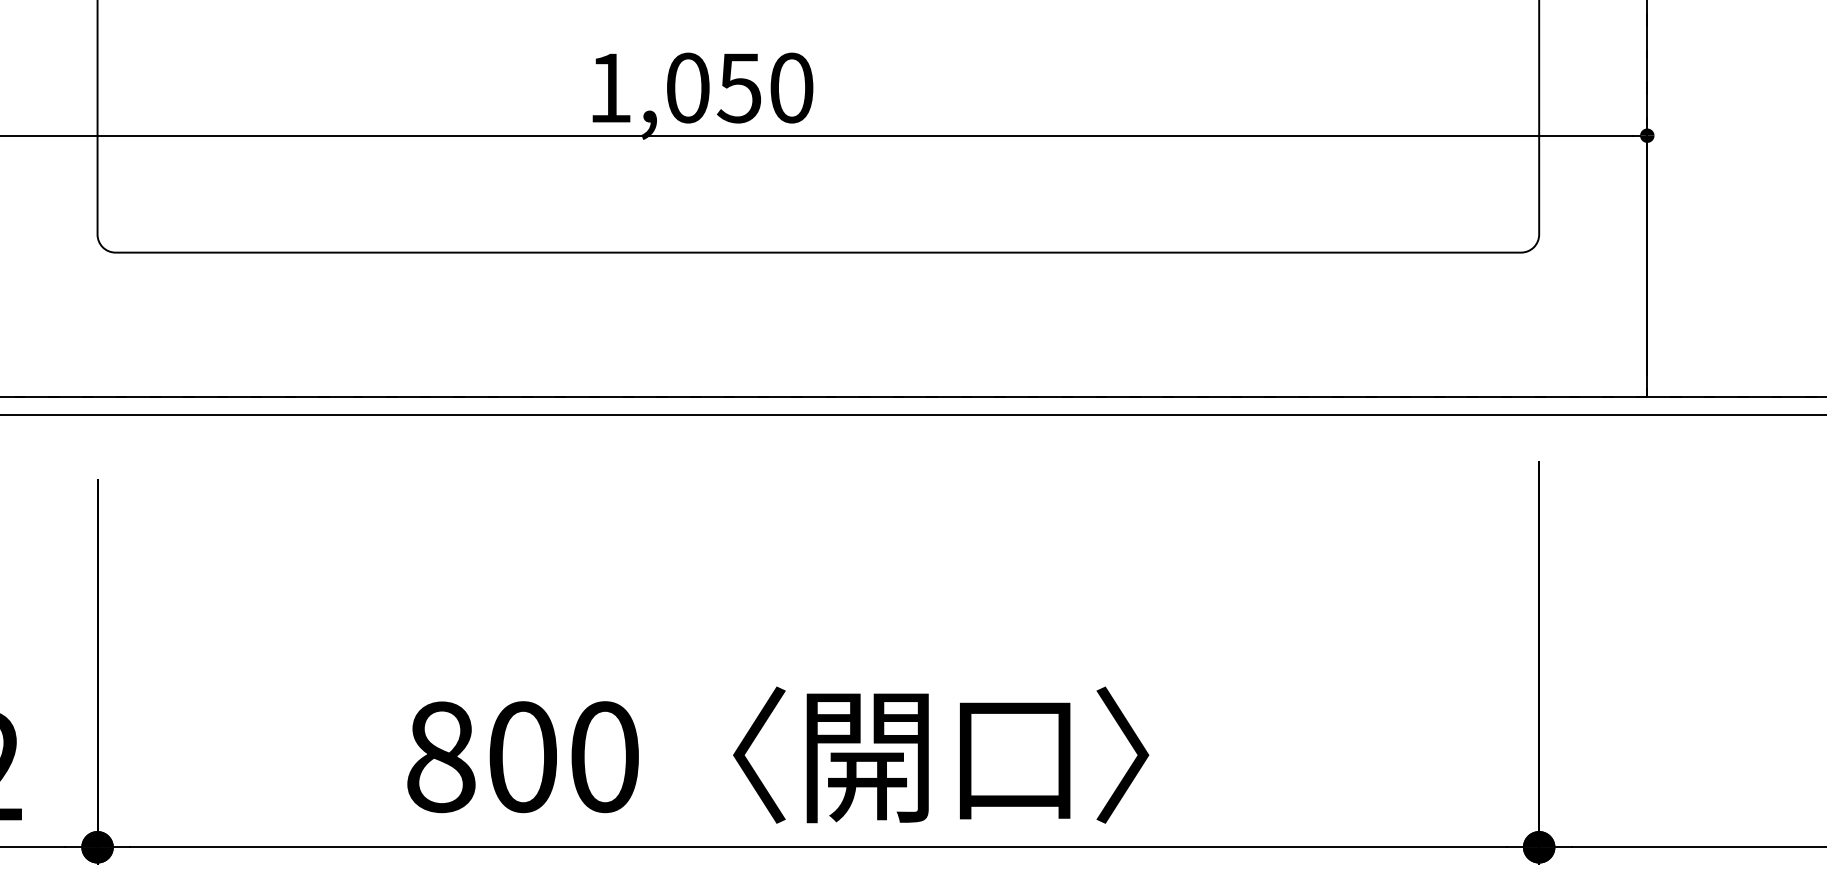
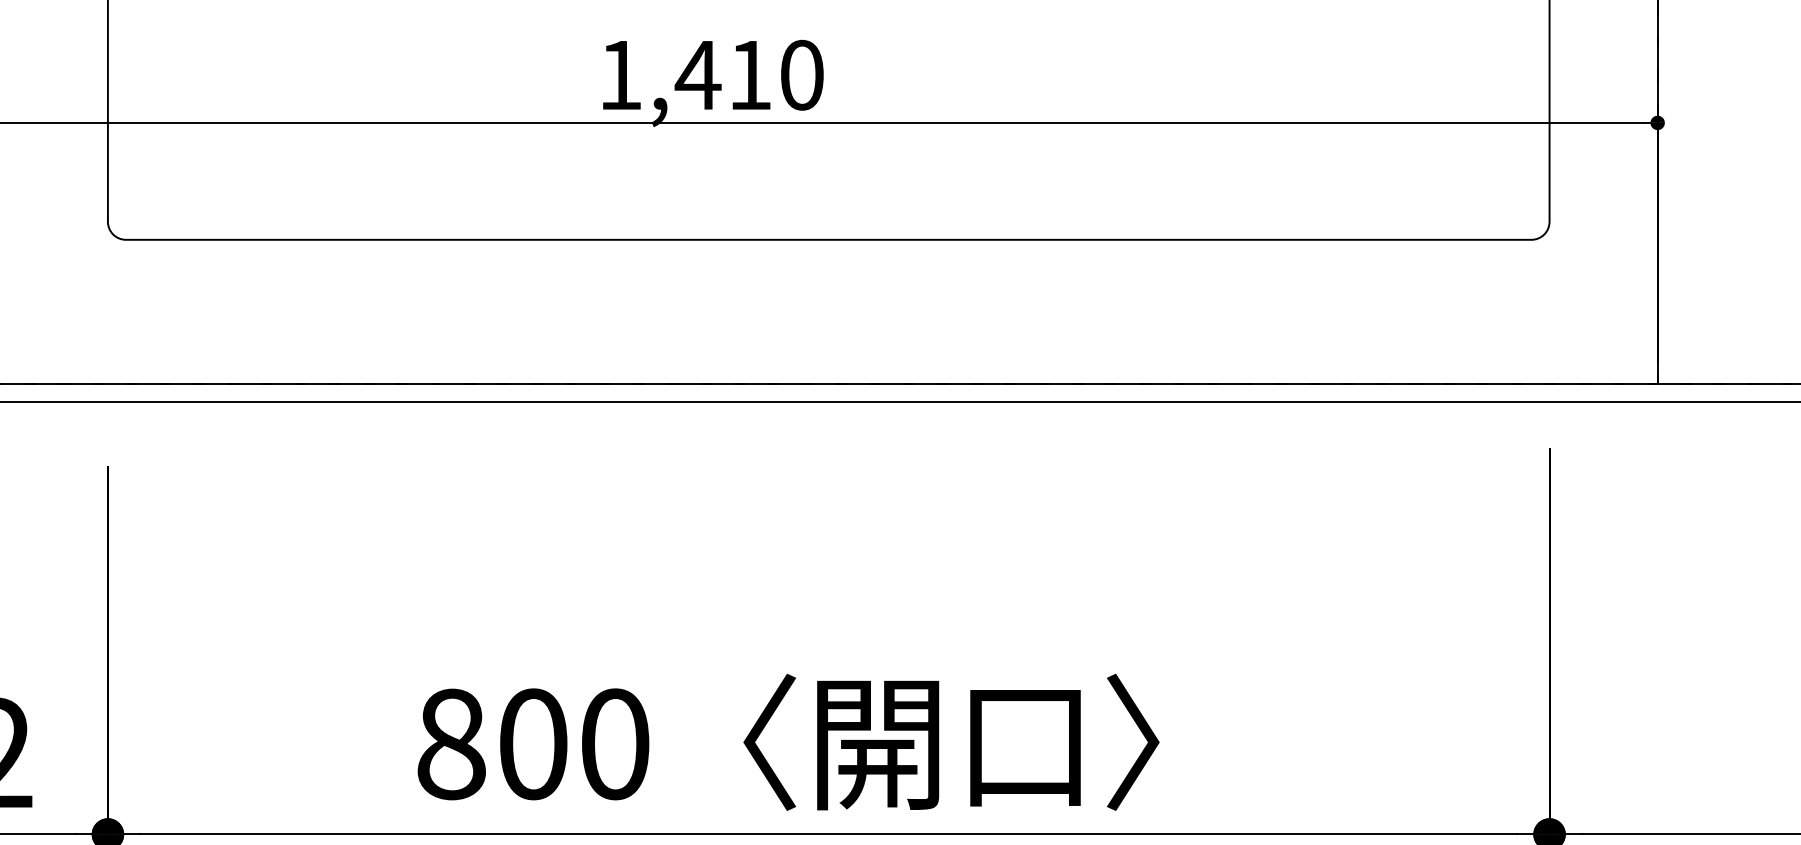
text: (712, 87) -> (722, 74), 1,050 -> 1,410

